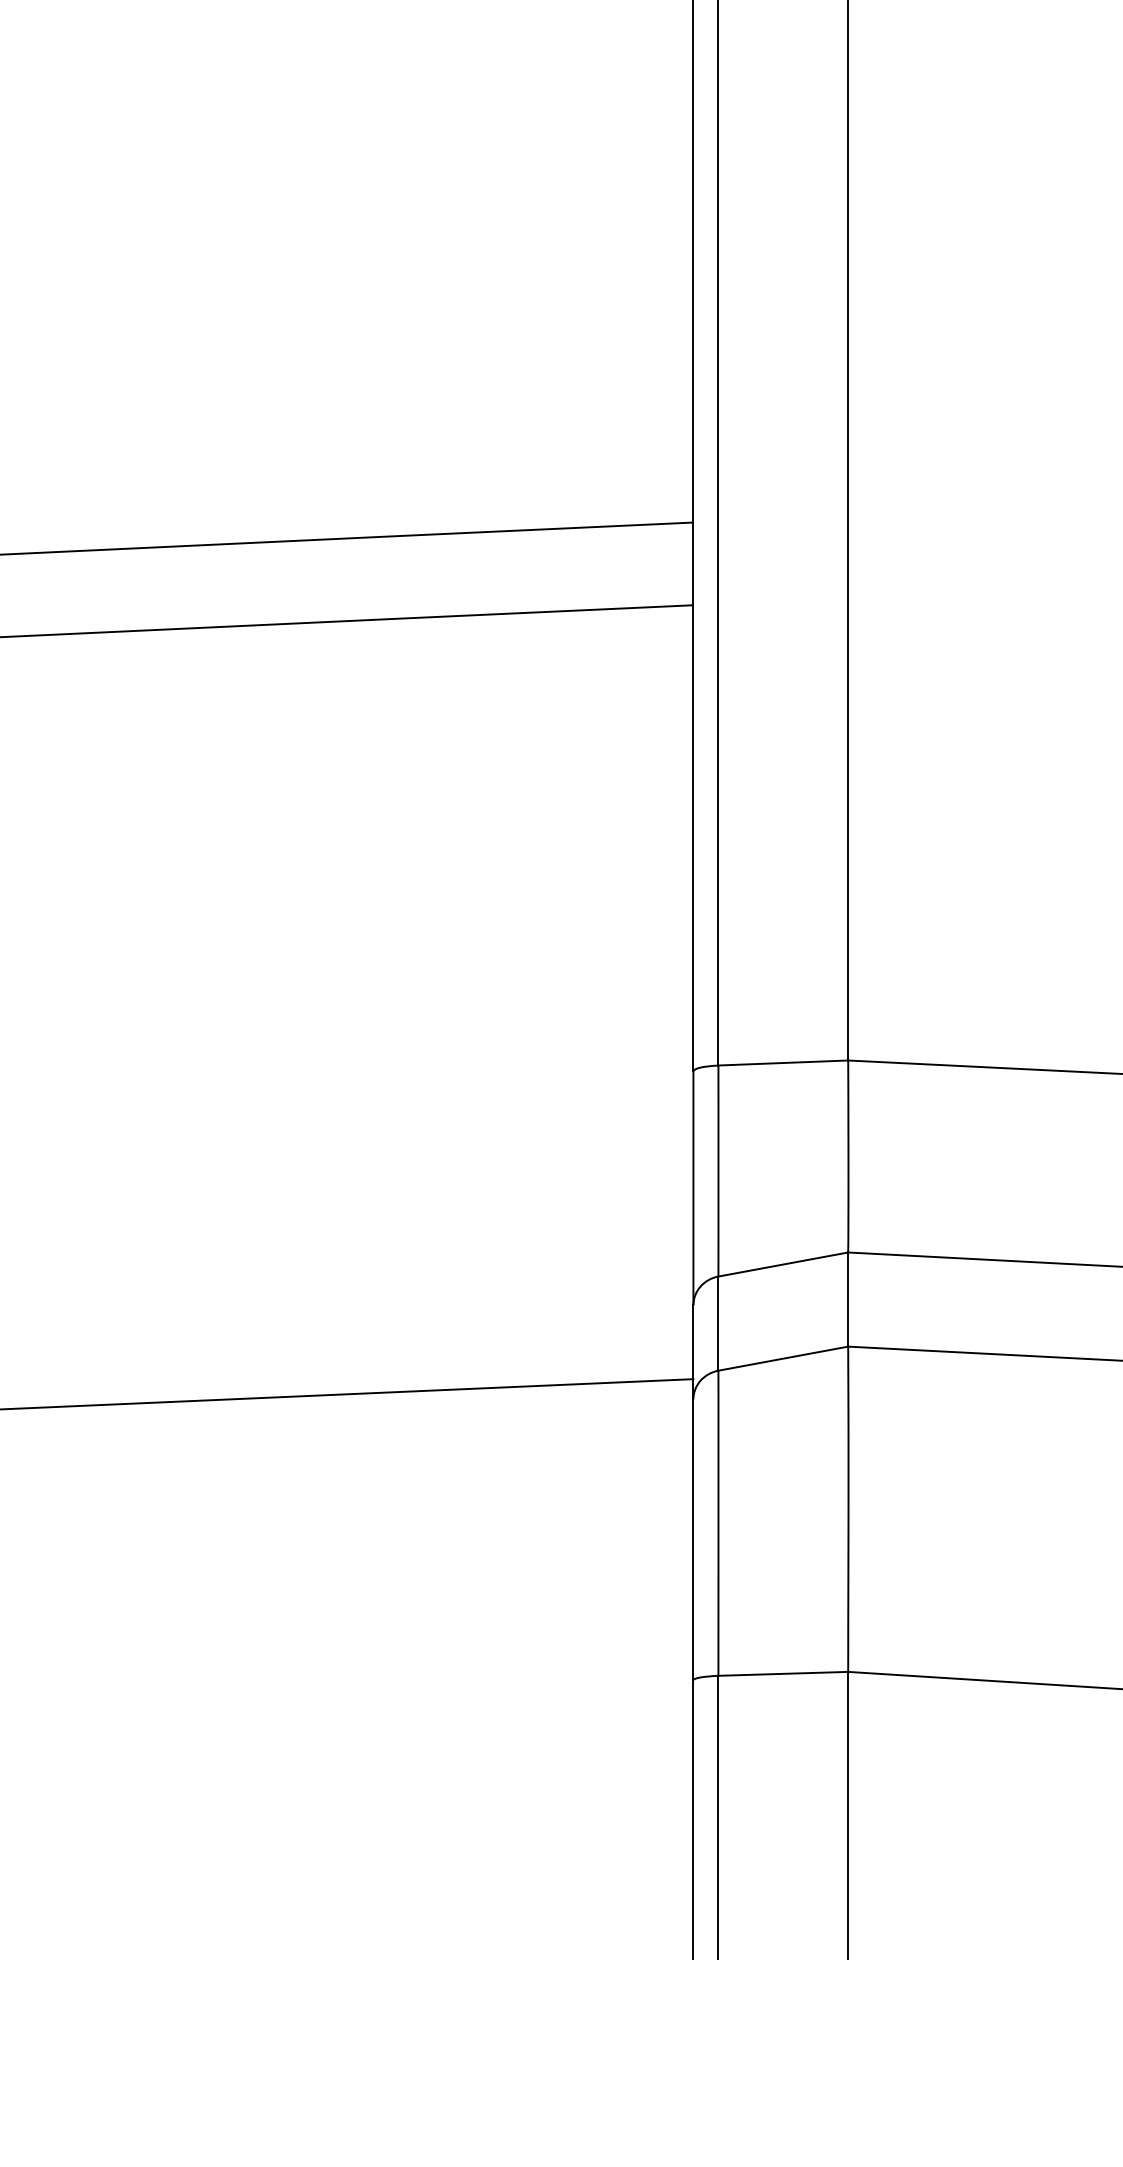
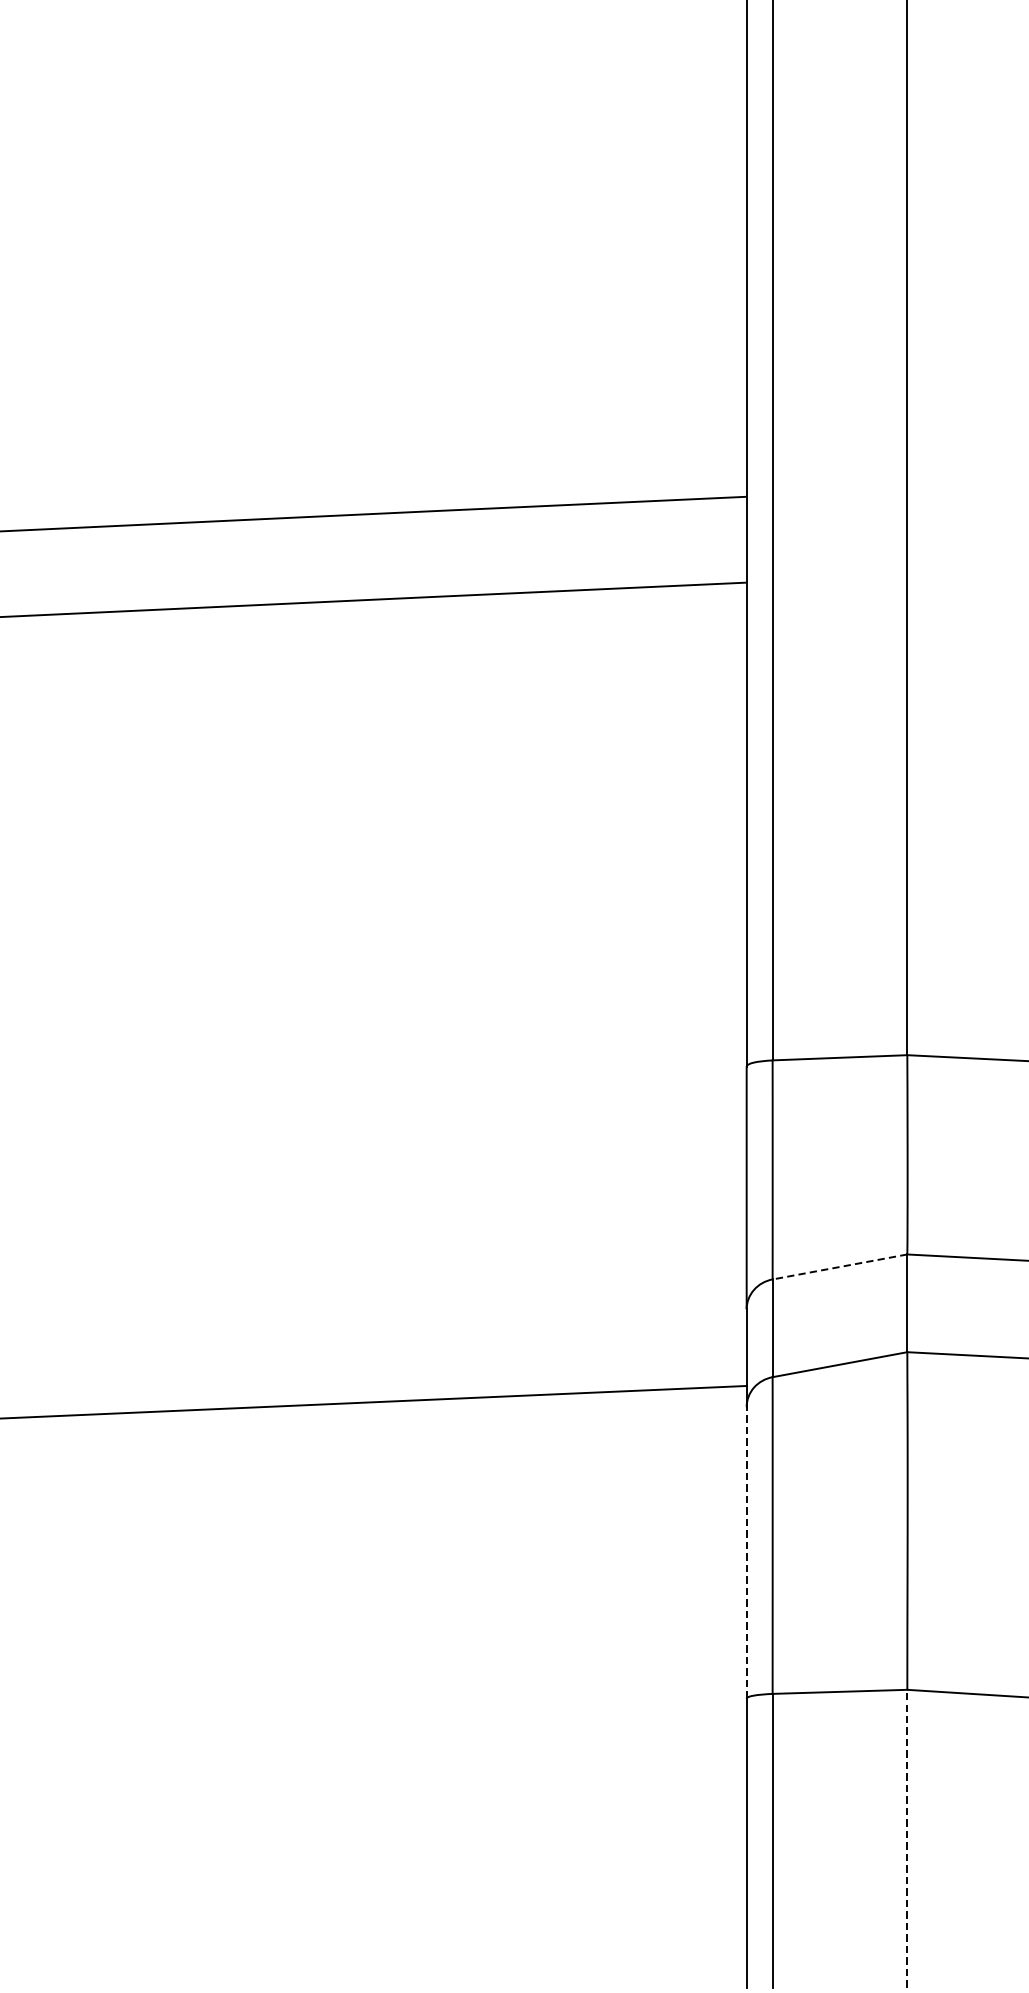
line: (783, 1264) -> (840, 1266), solid -> dashed
line: (693, 1539) -> (746, 1552), solid -> dashed
line: (848, 1814) -> (907, 1837), solid -> dashed

